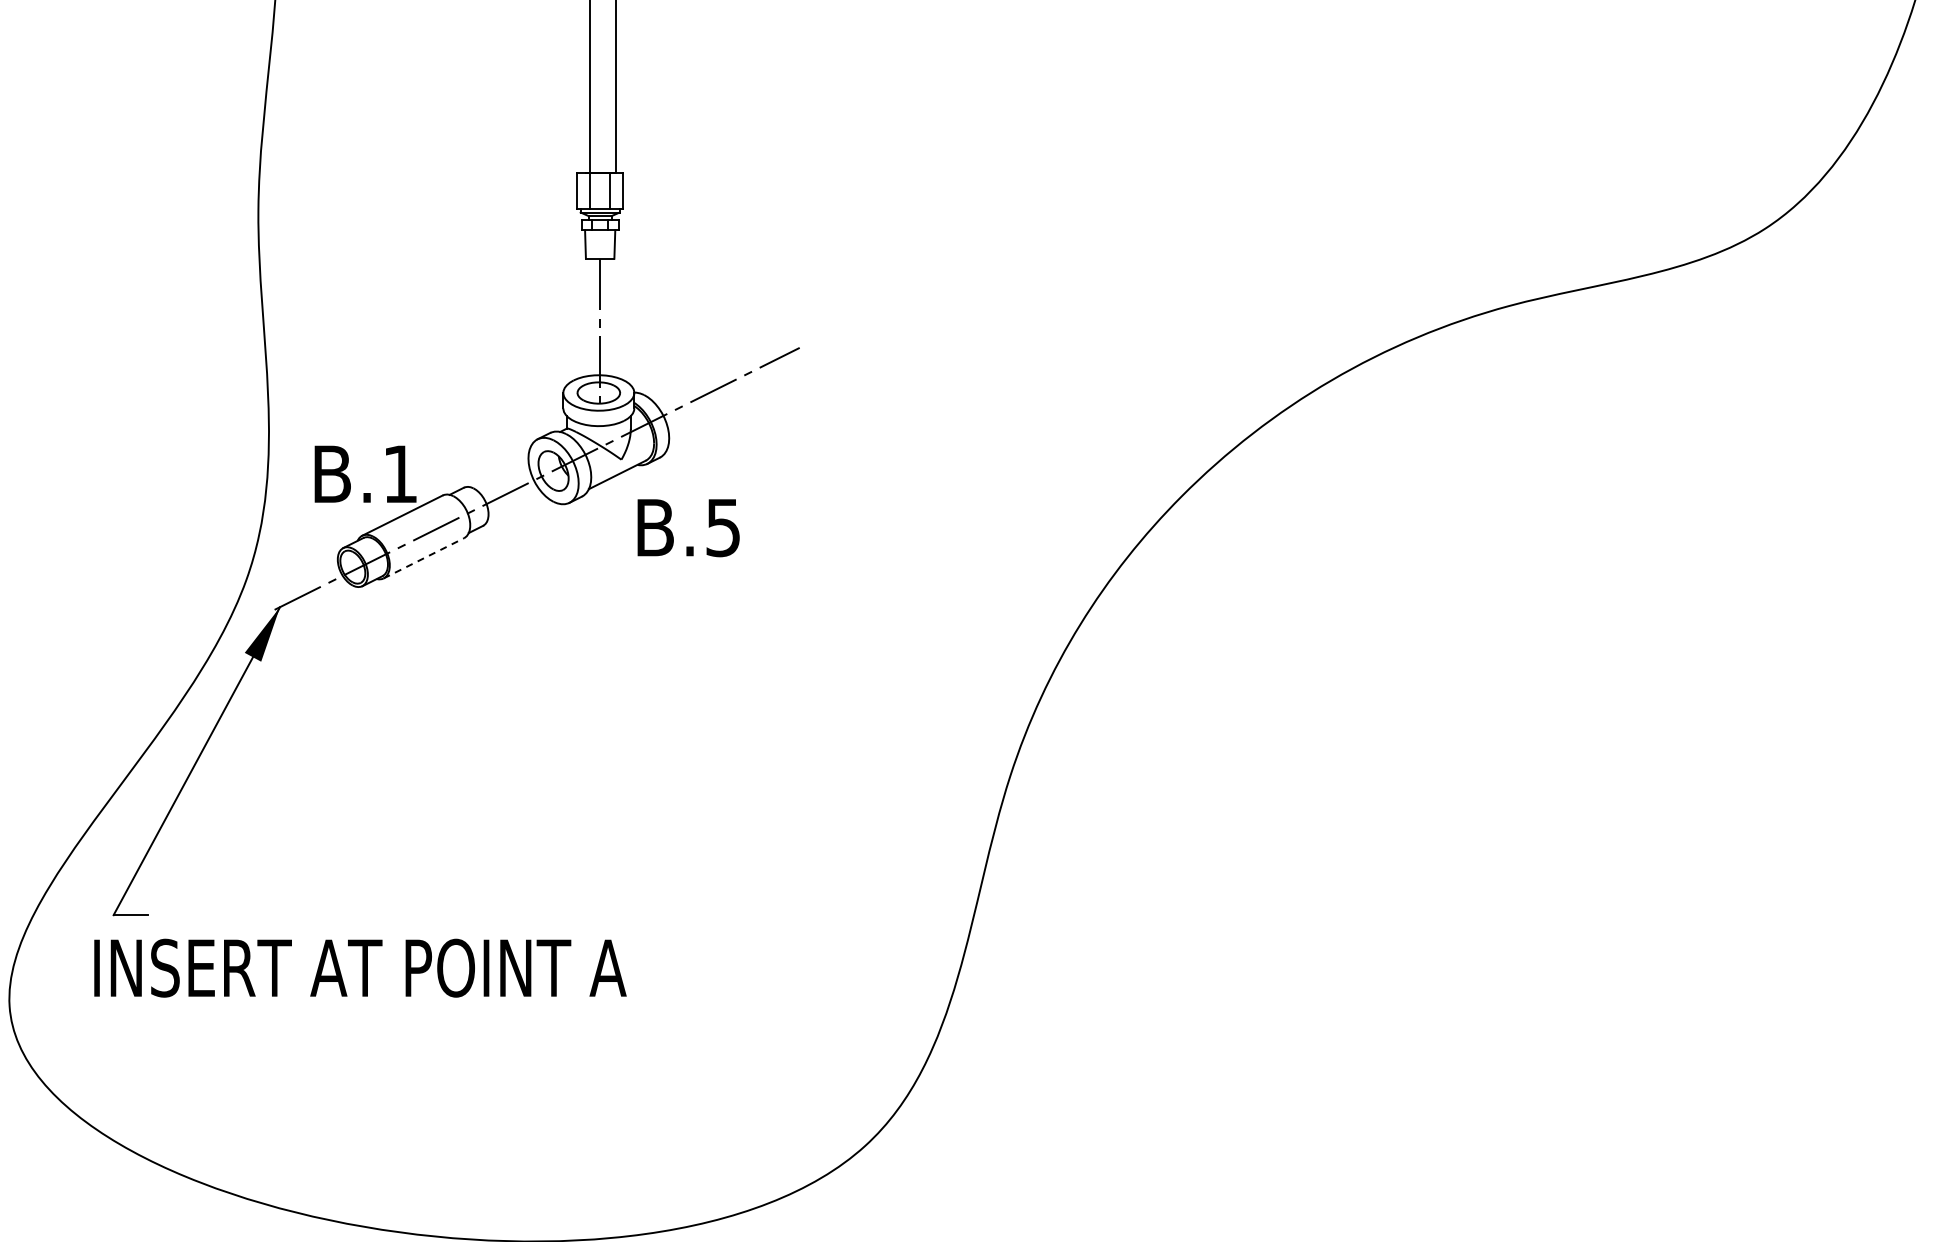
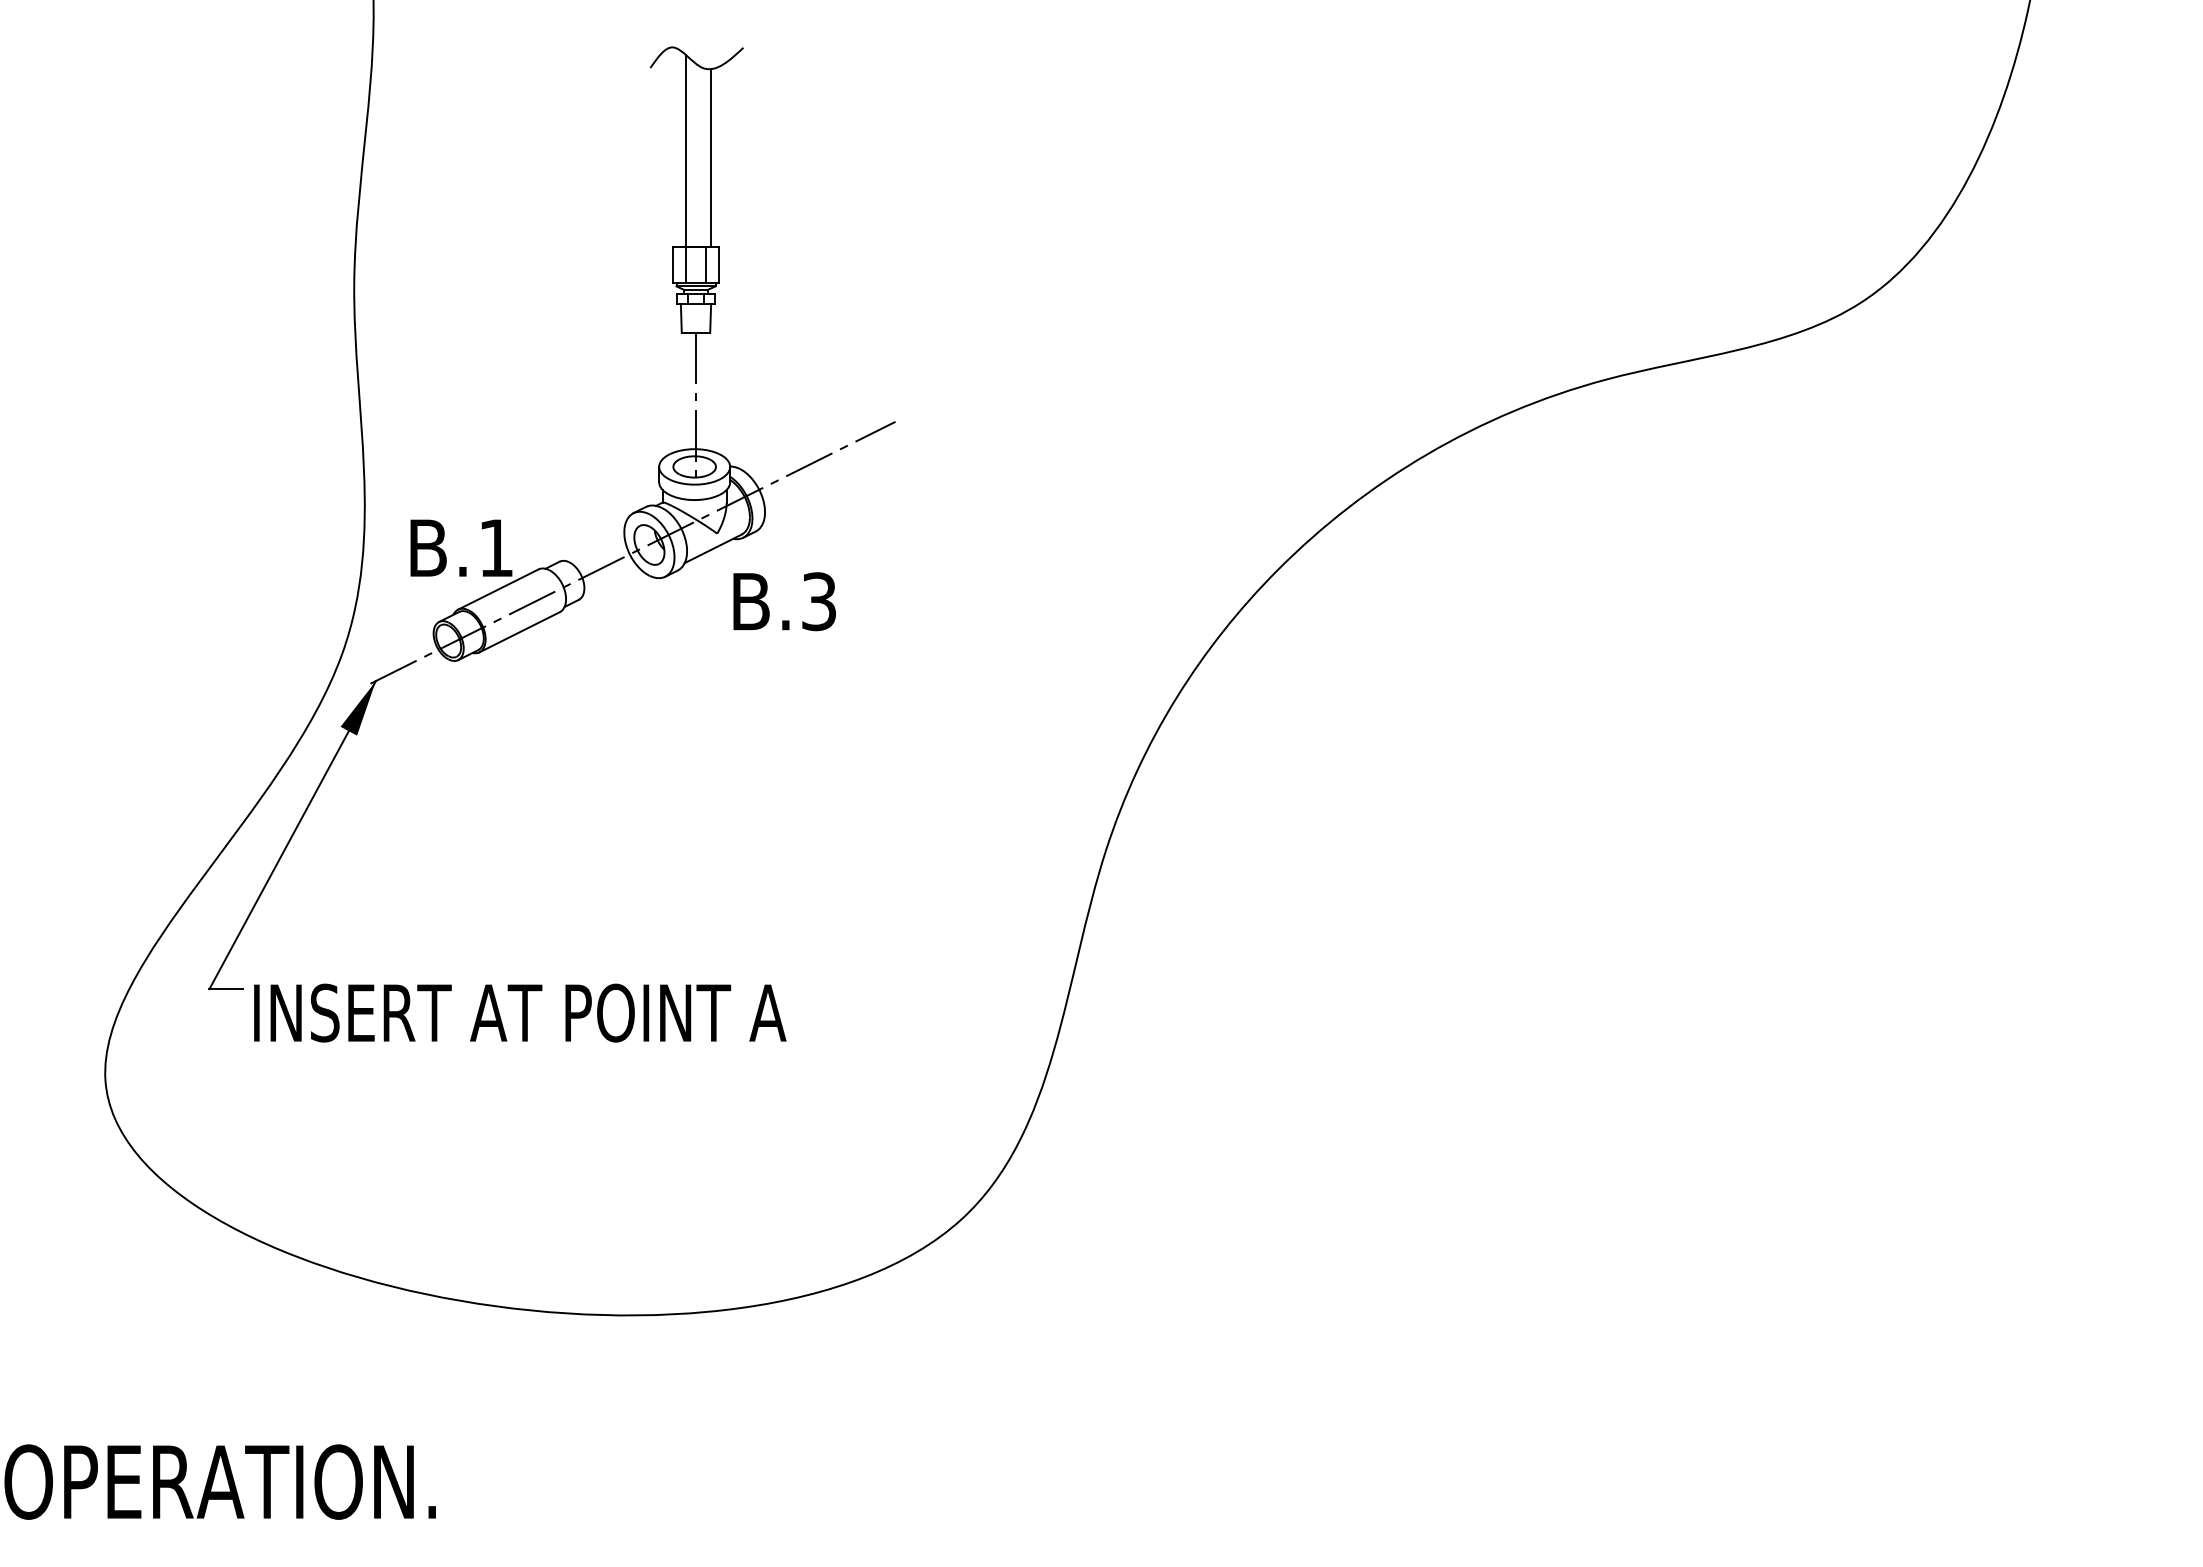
text: (723, 527) -> (819, 601), B.5 -> B.3
line: (423, 558) -> (519, 632), dashed -> solid
text: (360, 967) -> (520, 1012), moved

